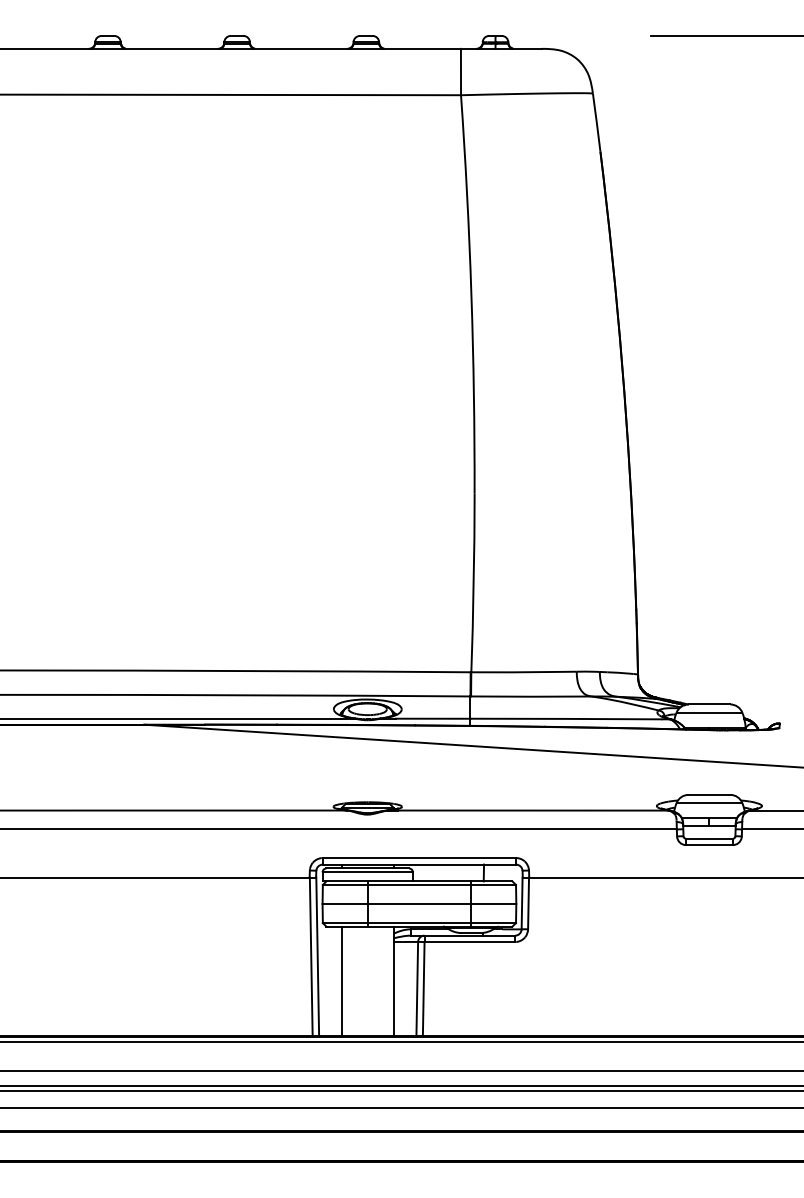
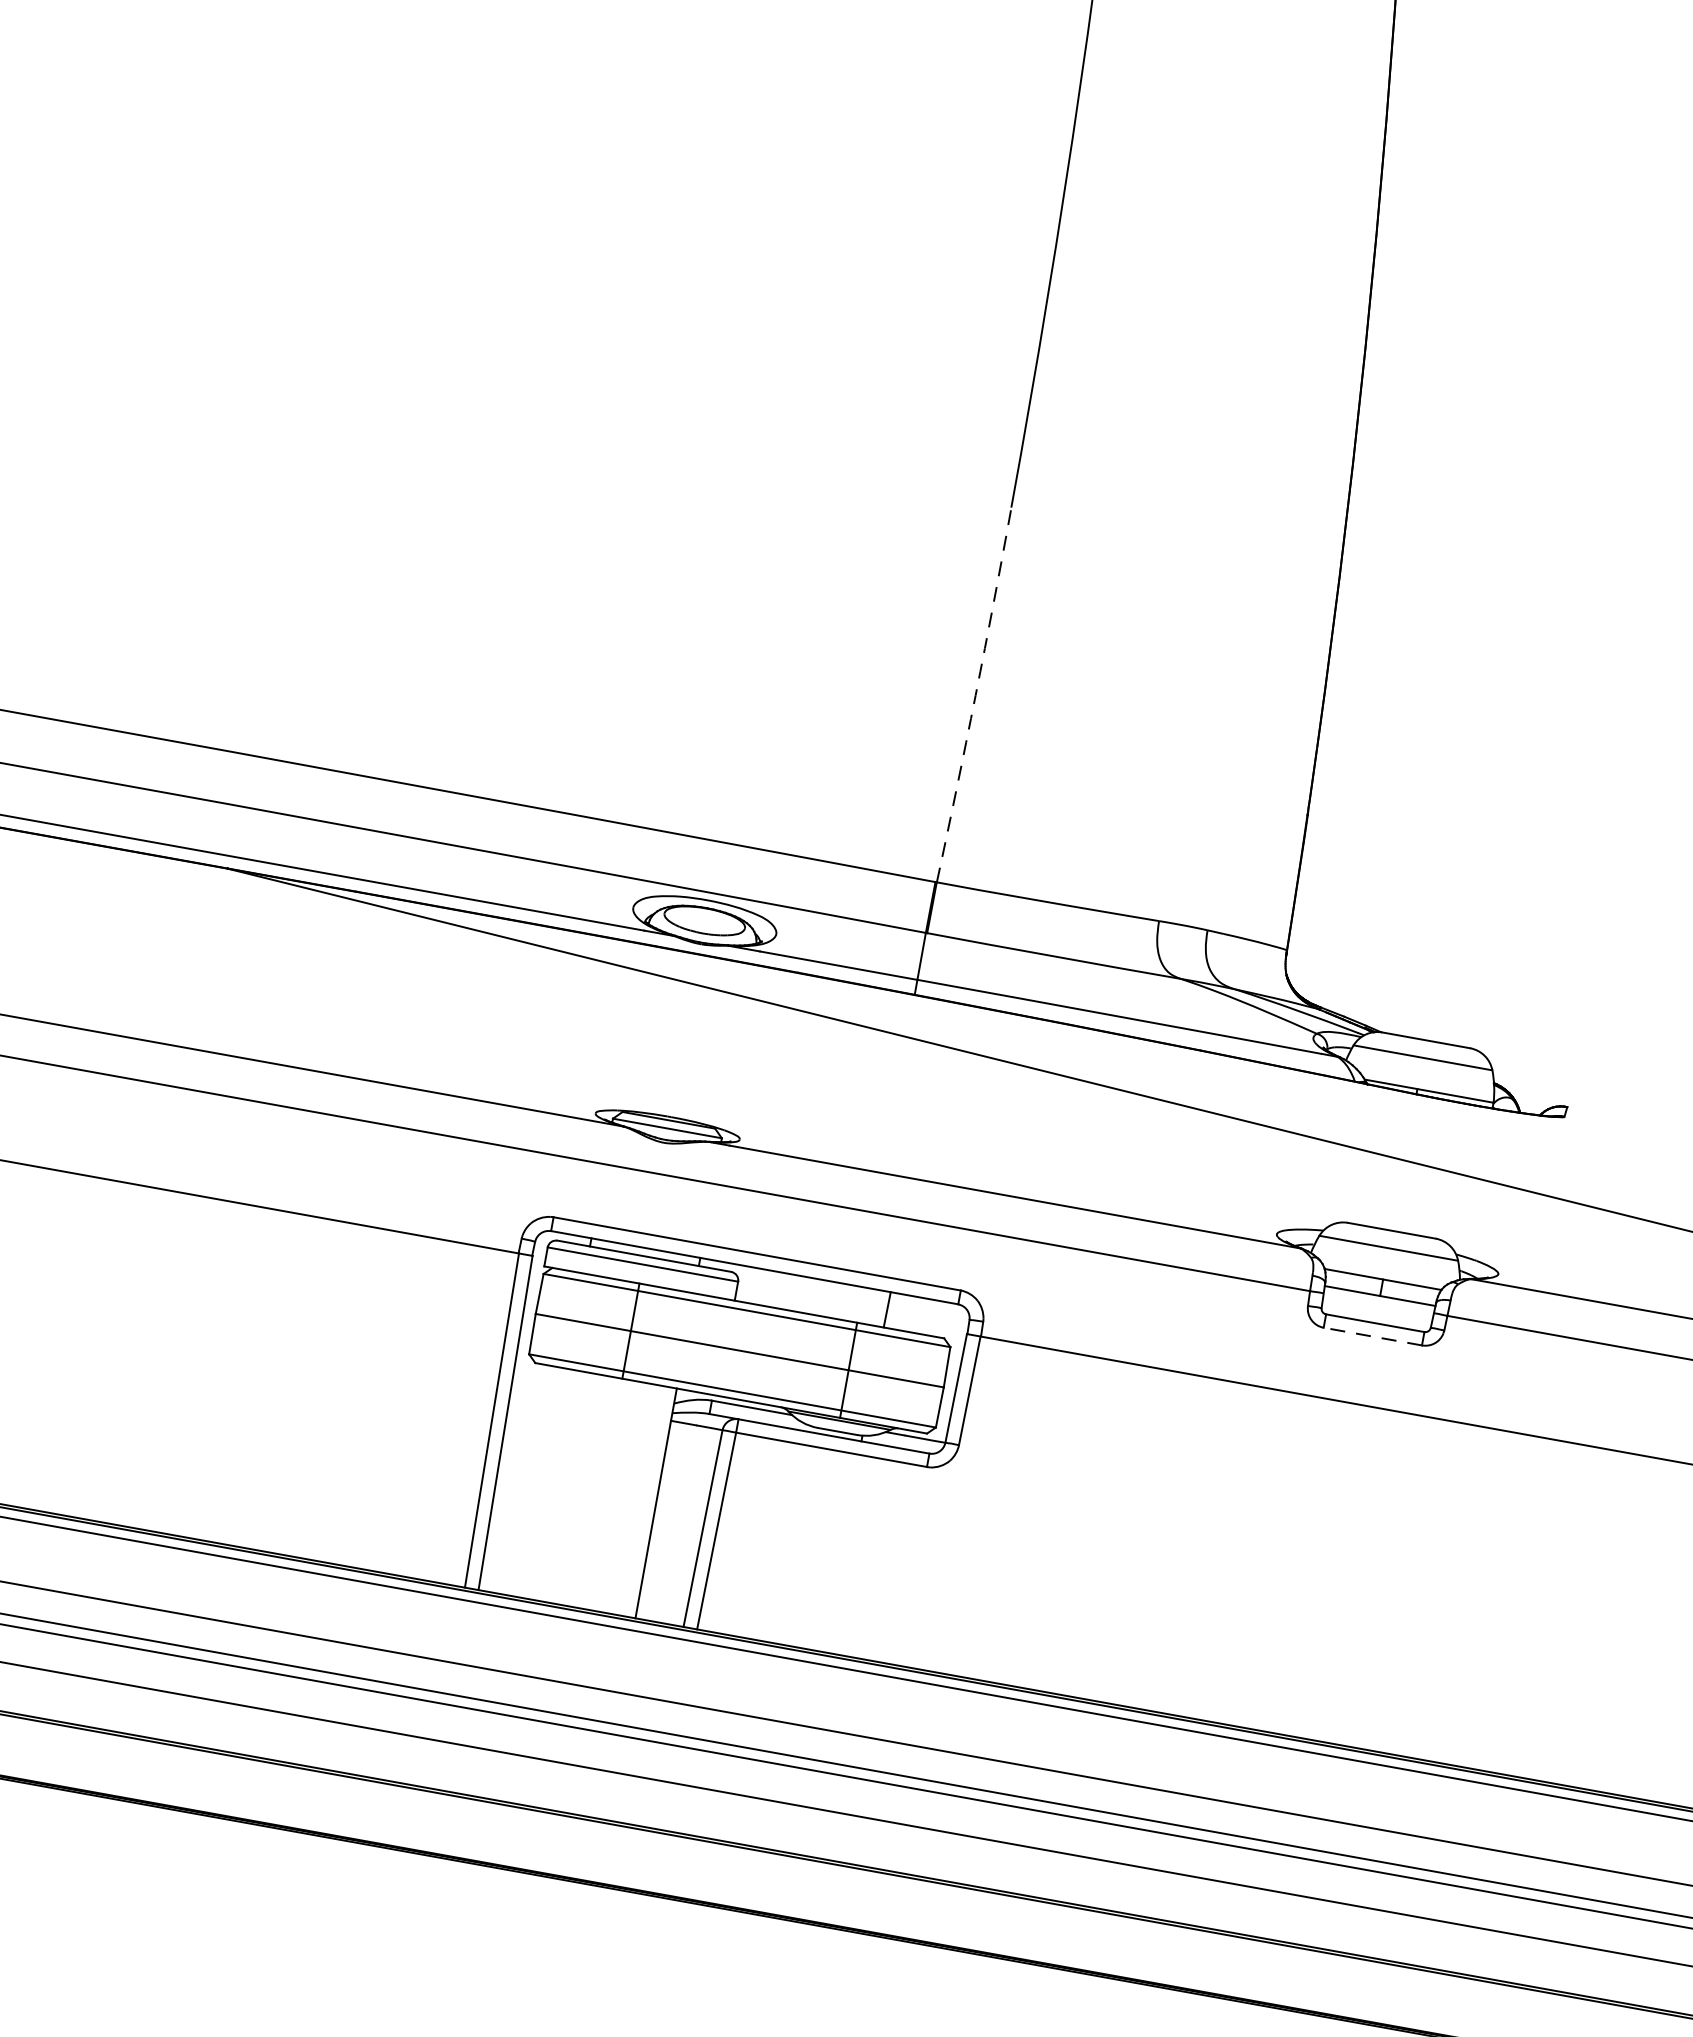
arc: (473, 583) -> (975, 696), solid -> dashed
line: (708, 845) -> (1370, 1336), solid -> dashed
line: (341, 980) -> (546, 1482), removed

